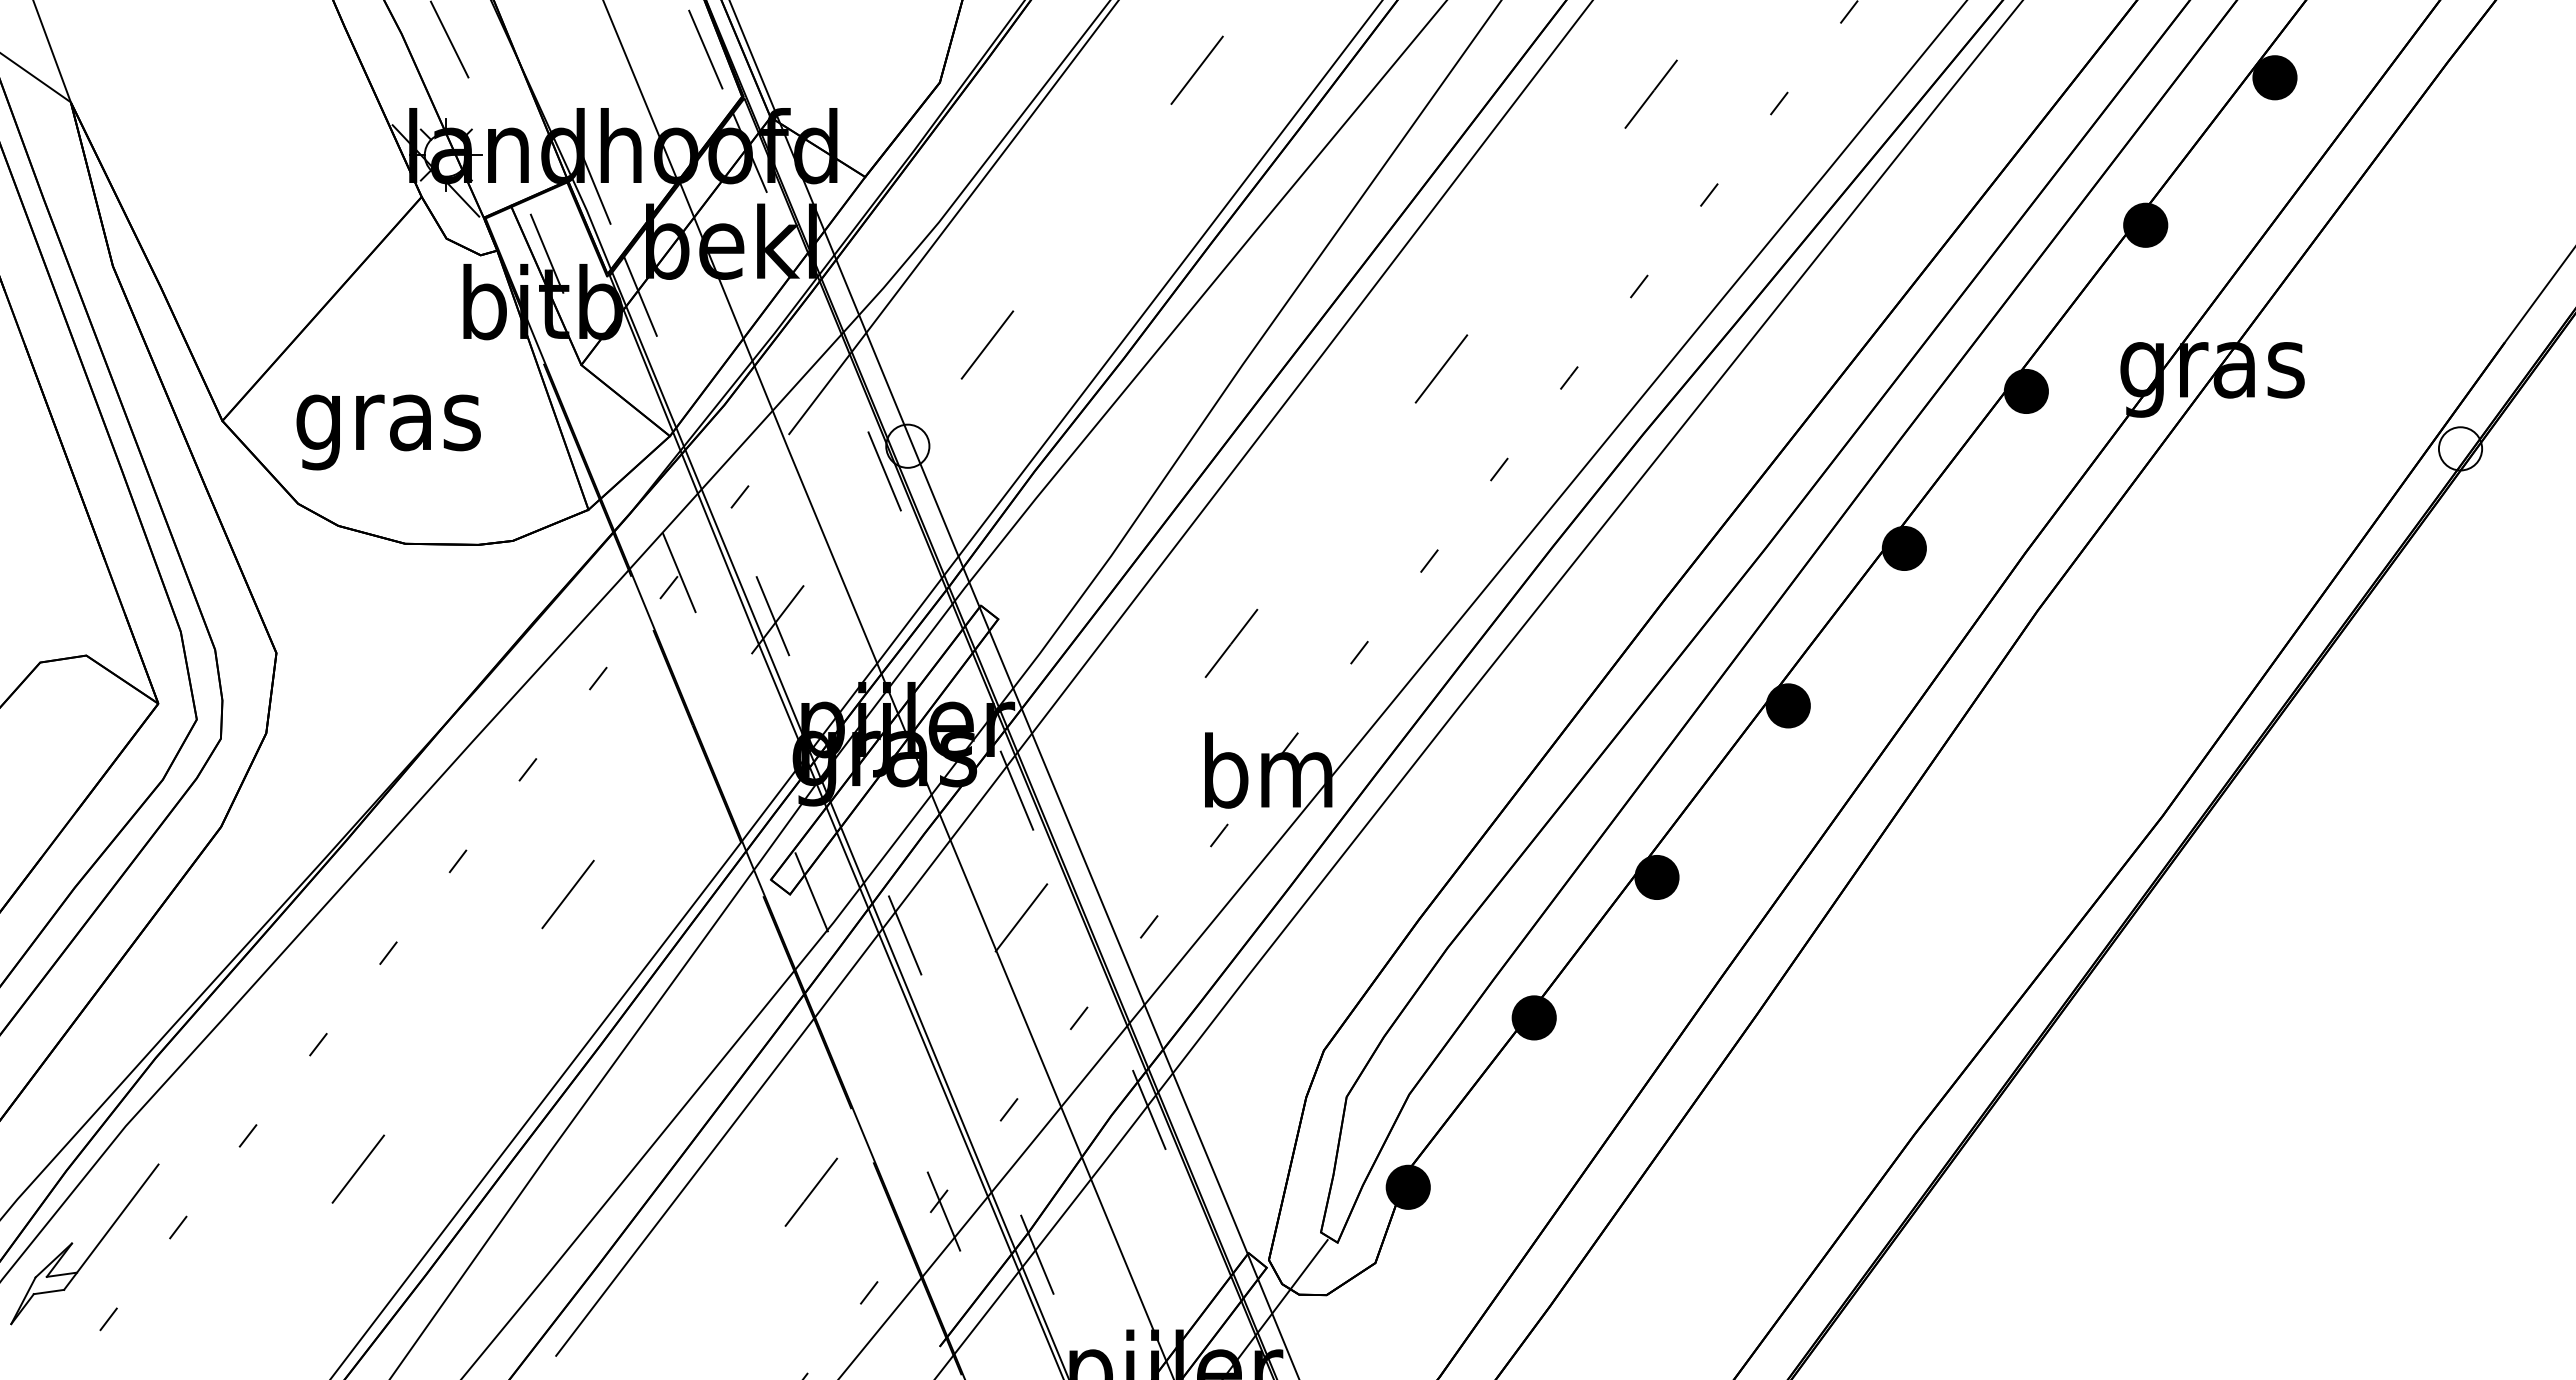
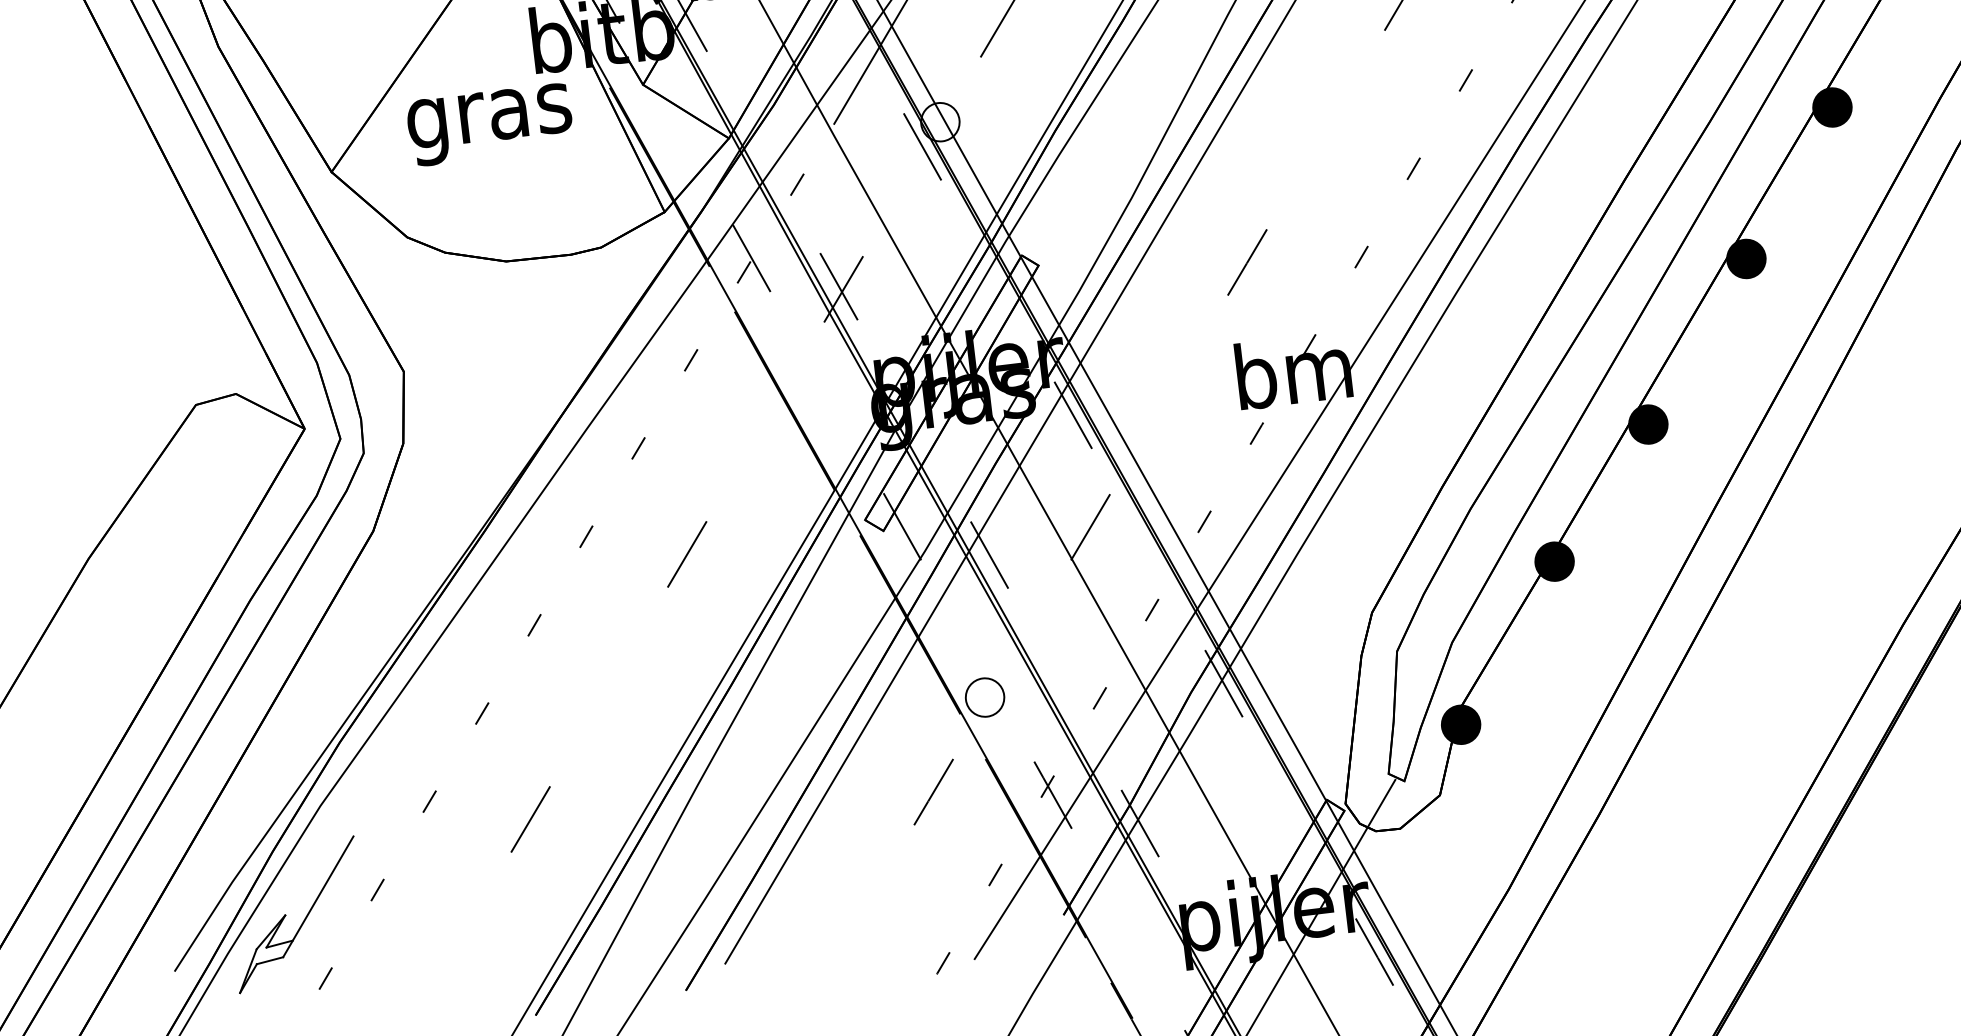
text: (388, 432) -> (490, 124), moved
part: (880, 1093) -> (984, 697), added

